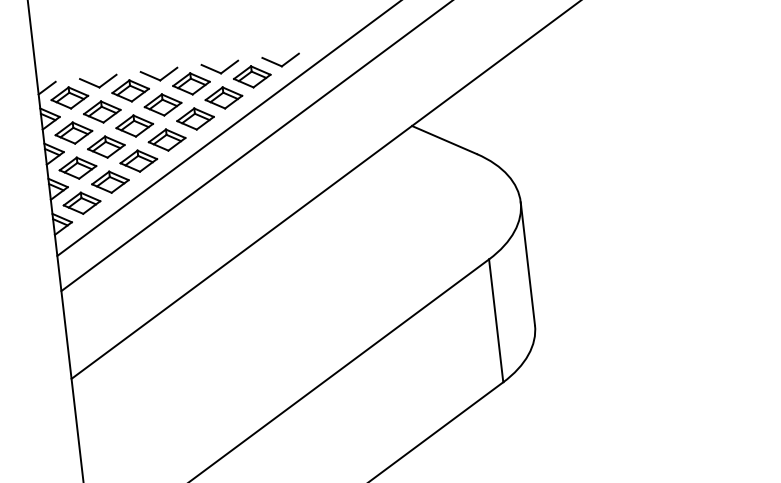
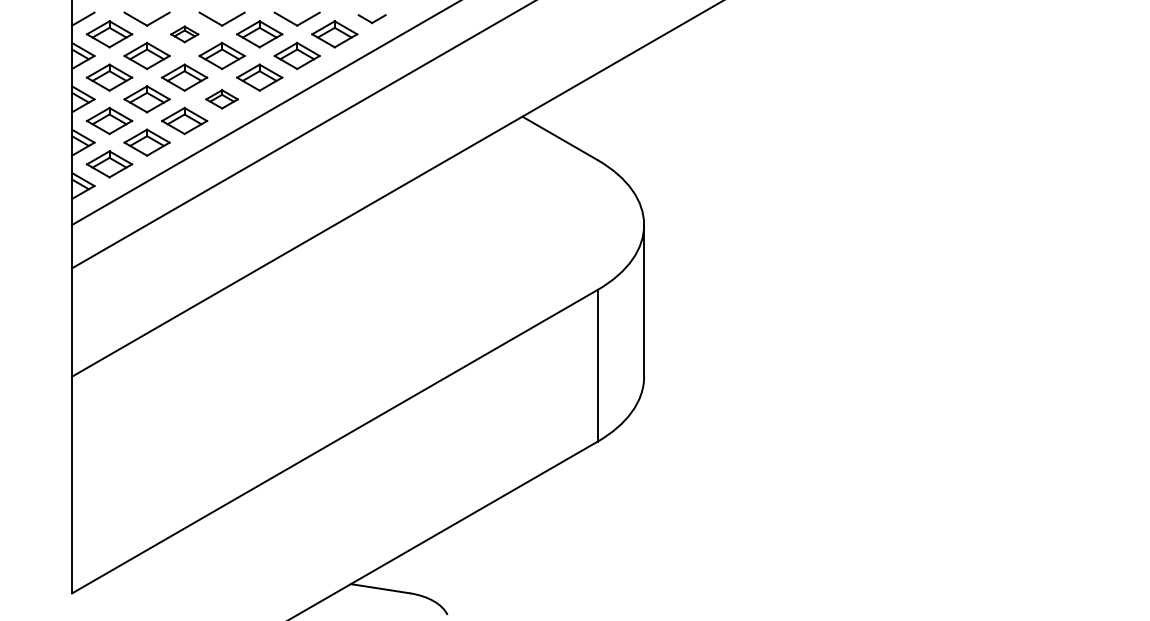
part: (280, 60) -> (371, 18), size x0.6
part: (130, 91) -> (184, 34), size x0.6
part: (166, 140) -> (221, 99), size x0.7

